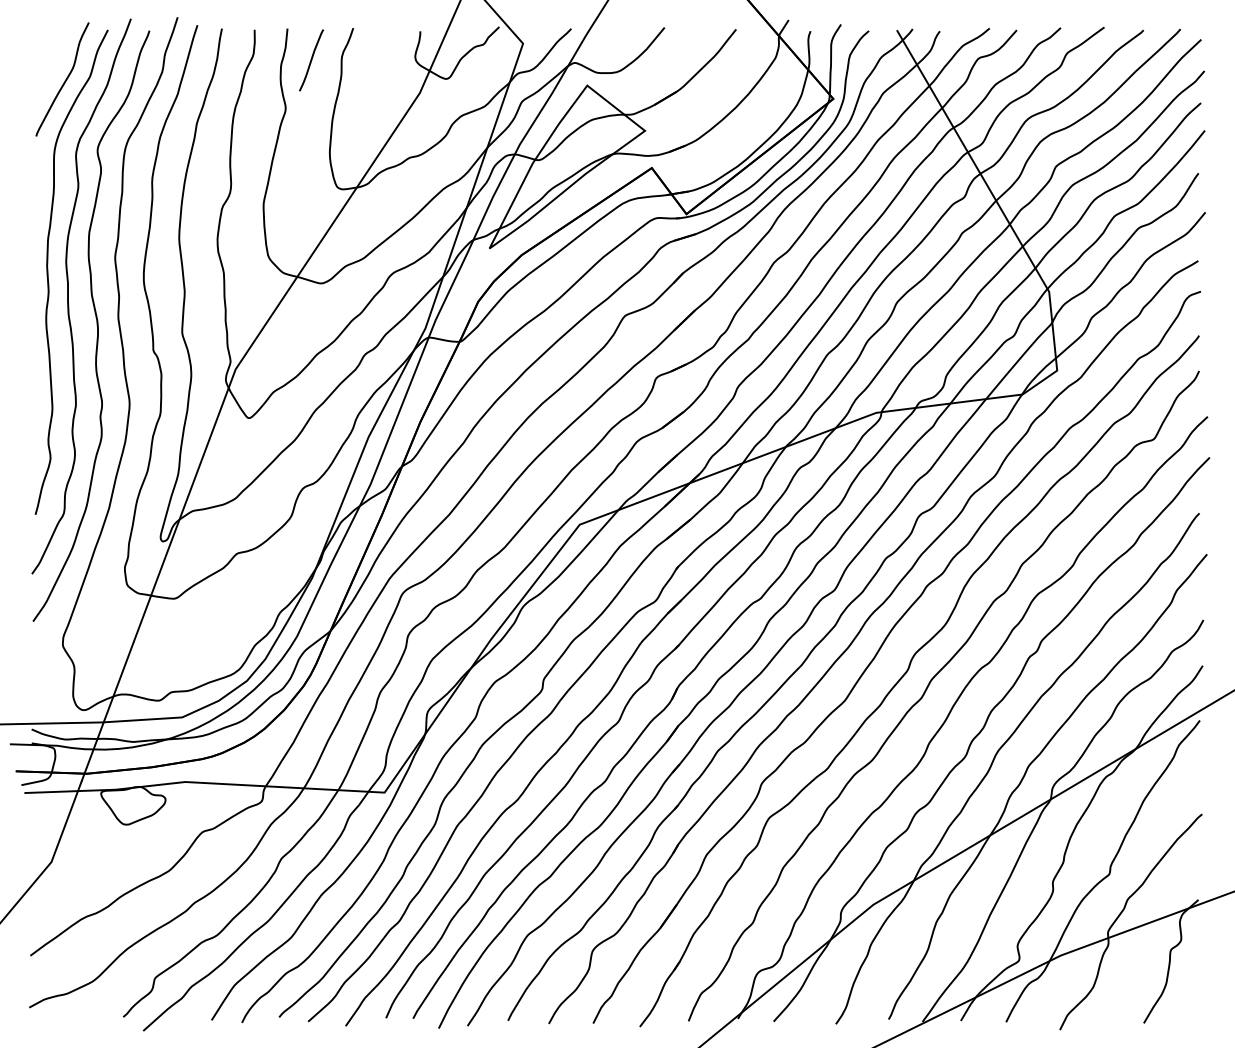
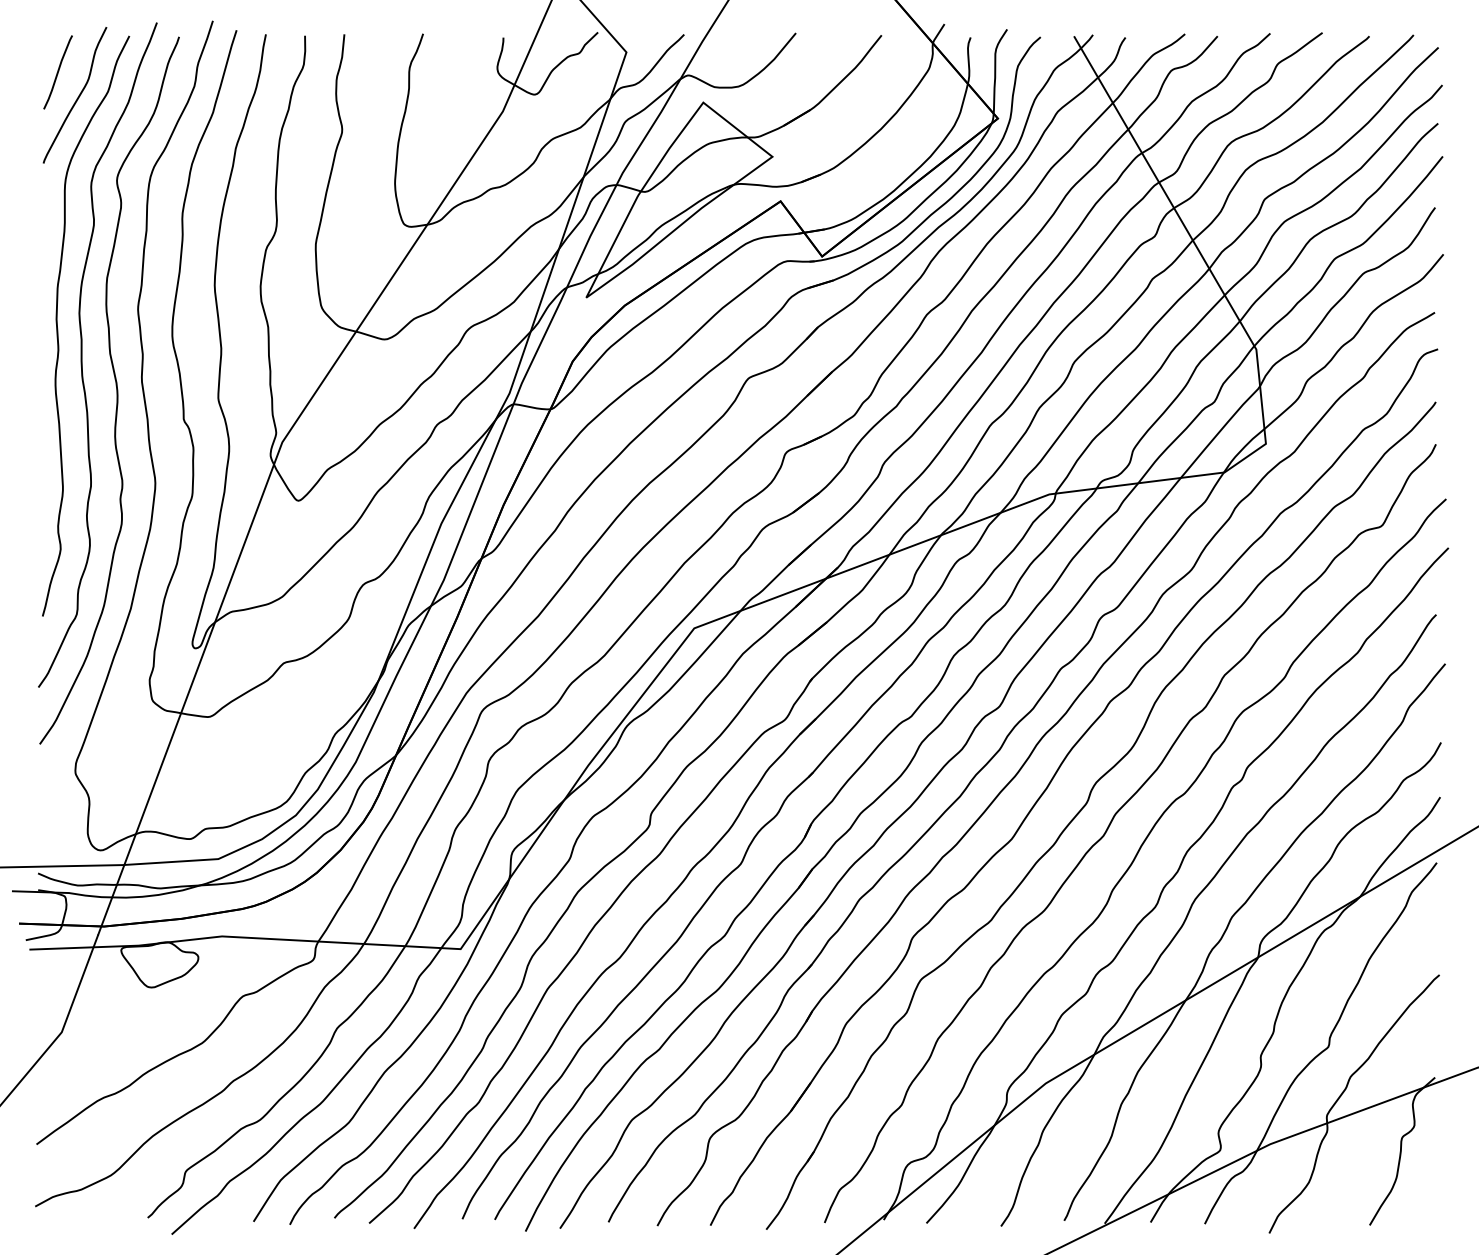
curve: (310, 60) -> (57, 72), moved

